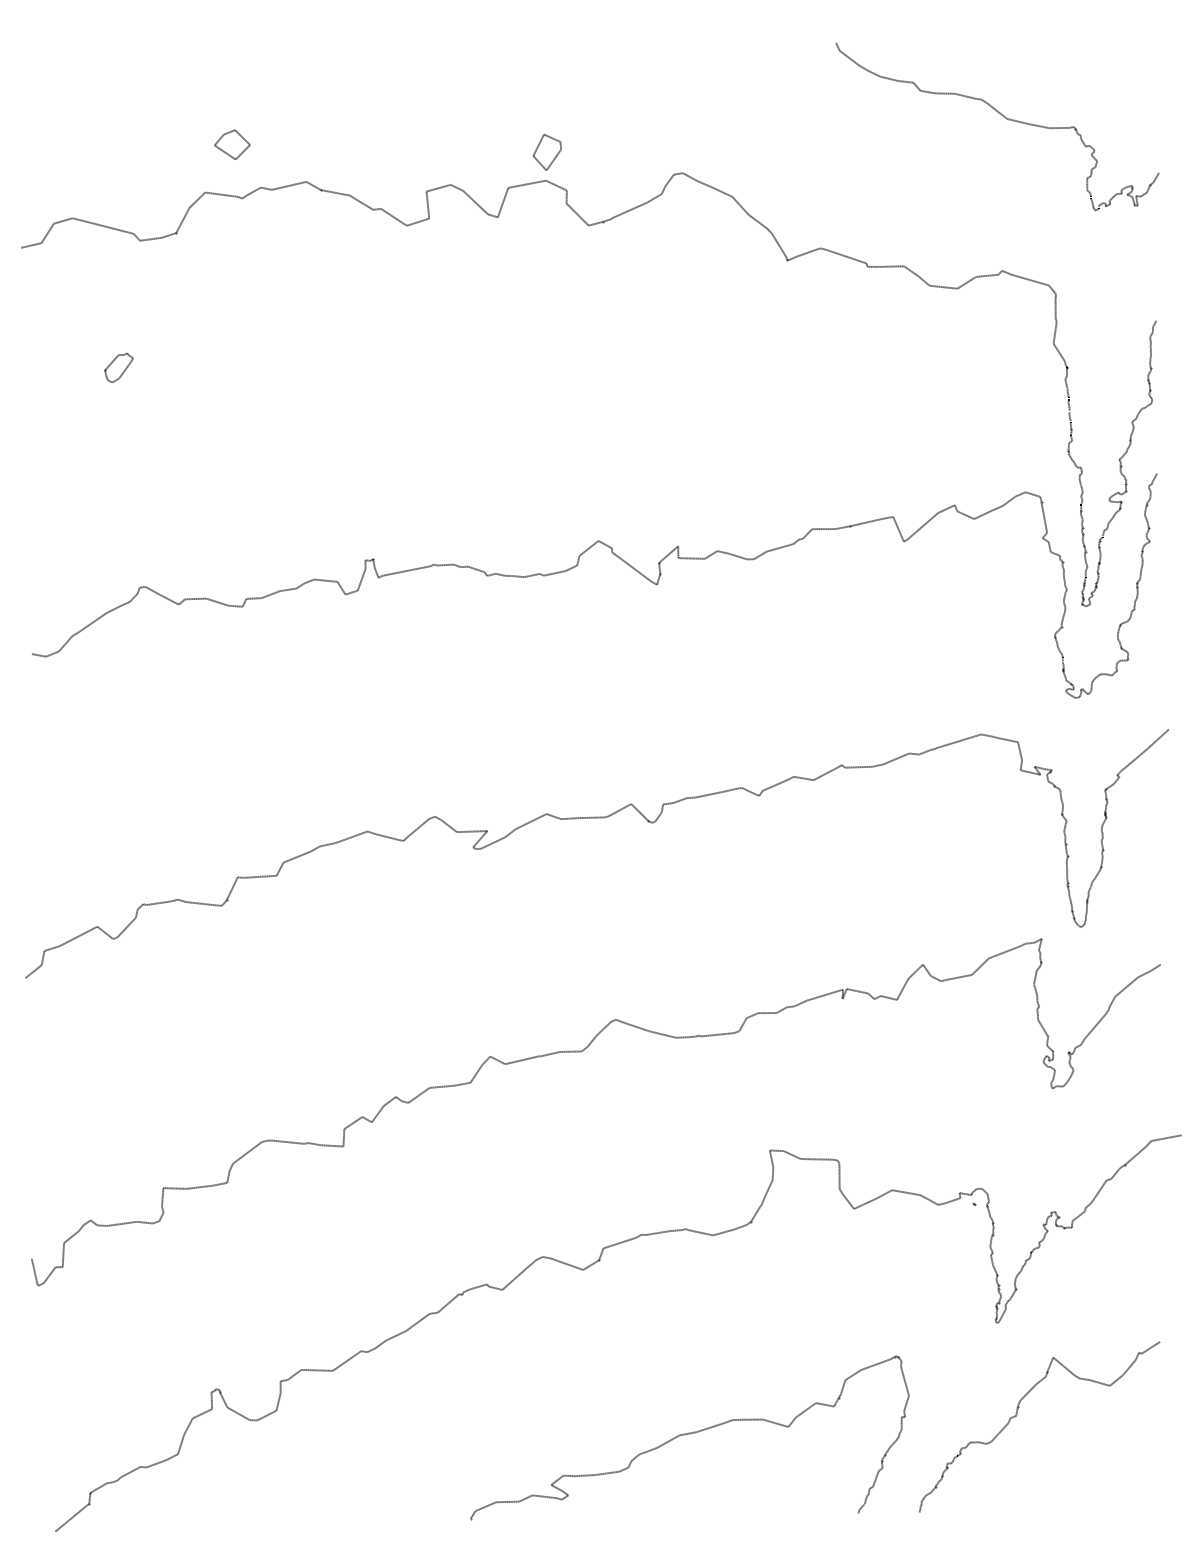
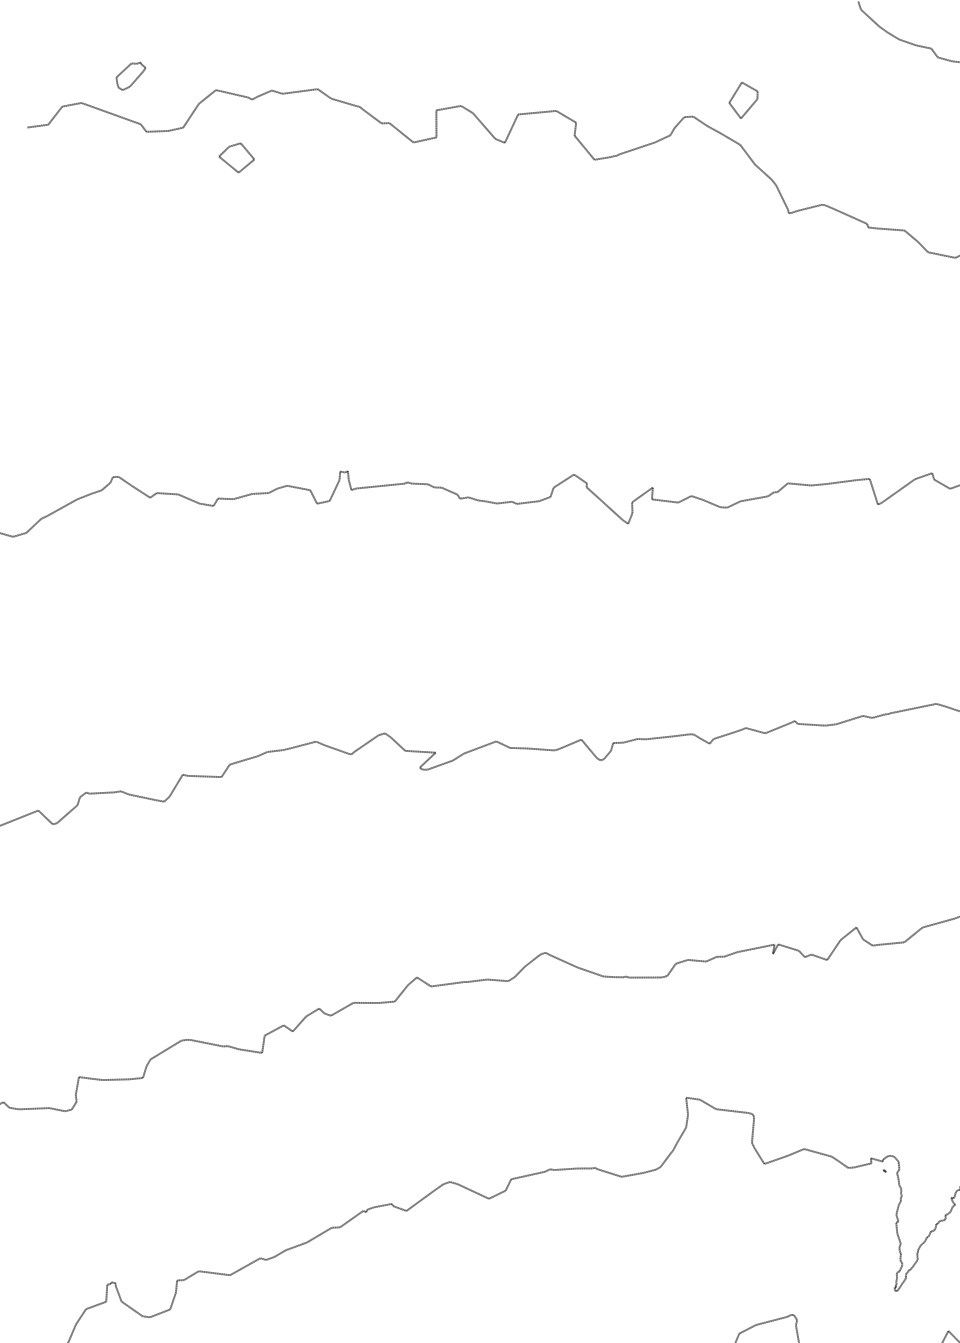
part: (232, 144) -> (236, 157), moved
part: (546, 152) -> (742, 100), moved
part: (118, 367) -> (130, 75), moved

